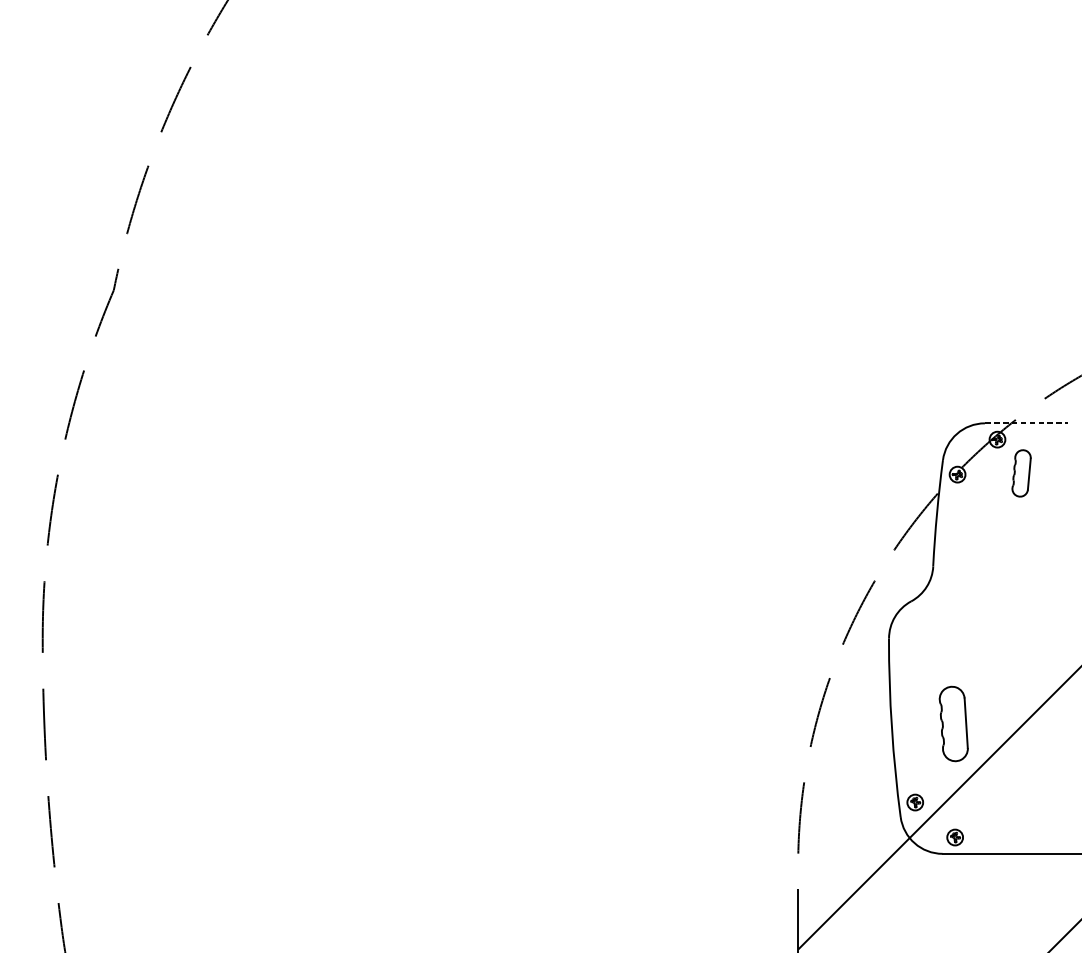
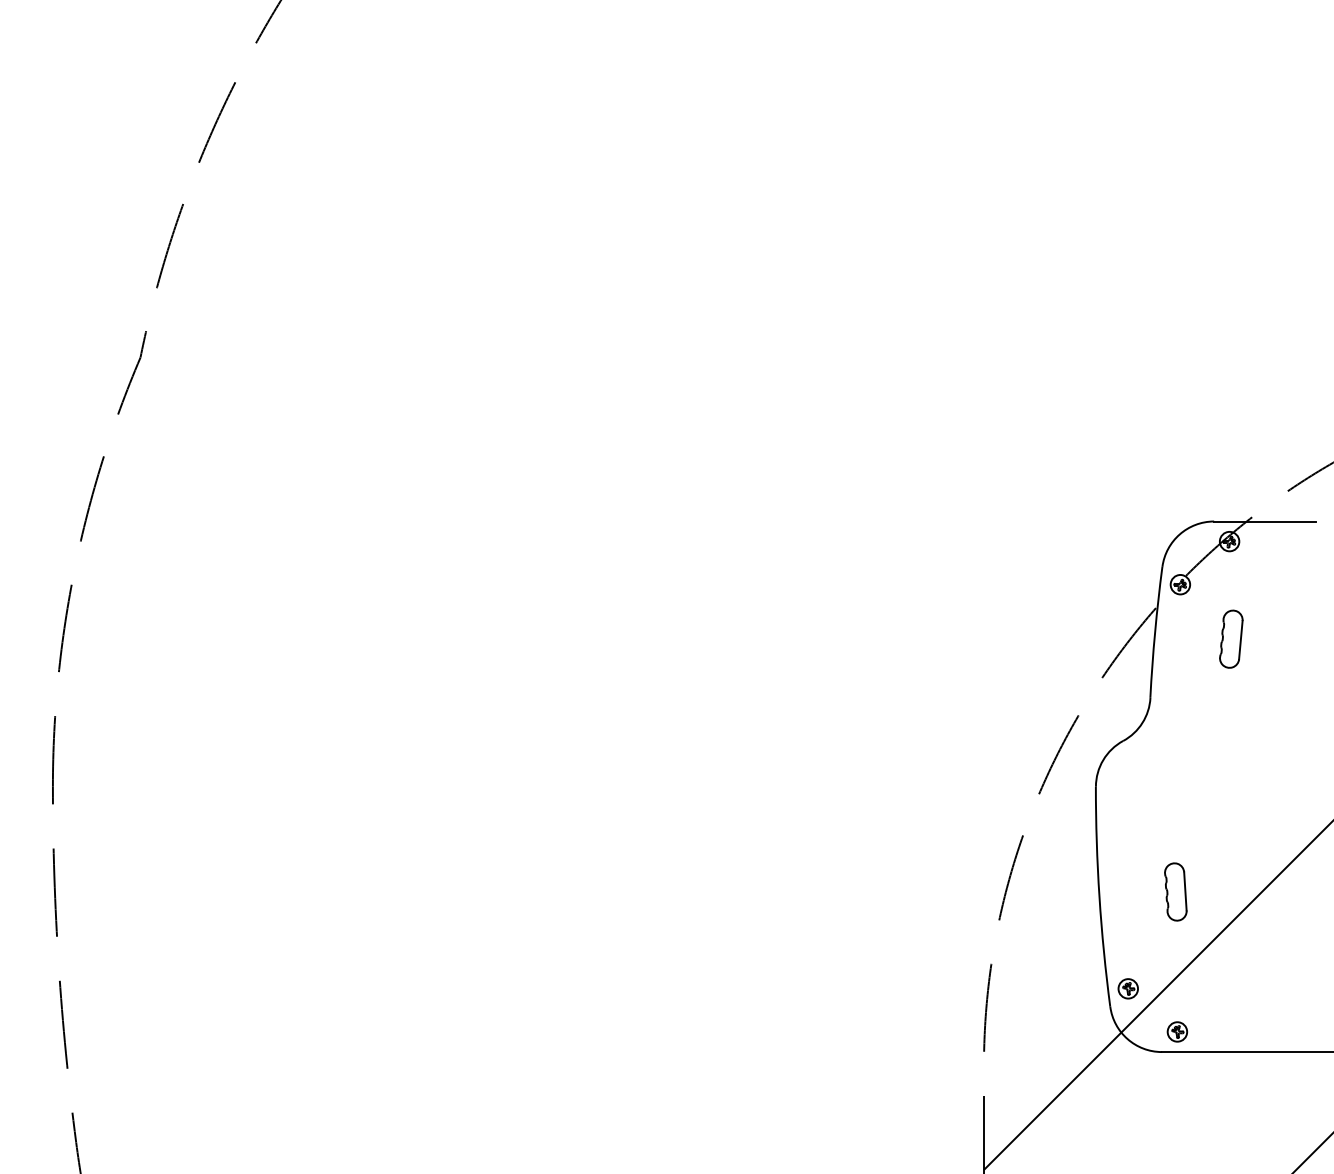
line: (1026, 423) -> (1265, 521), dashed -> solid
part: (1021, 472) -> (1231, 638), moved
part: (953, 723) -> (1175, 891), size x0.62

